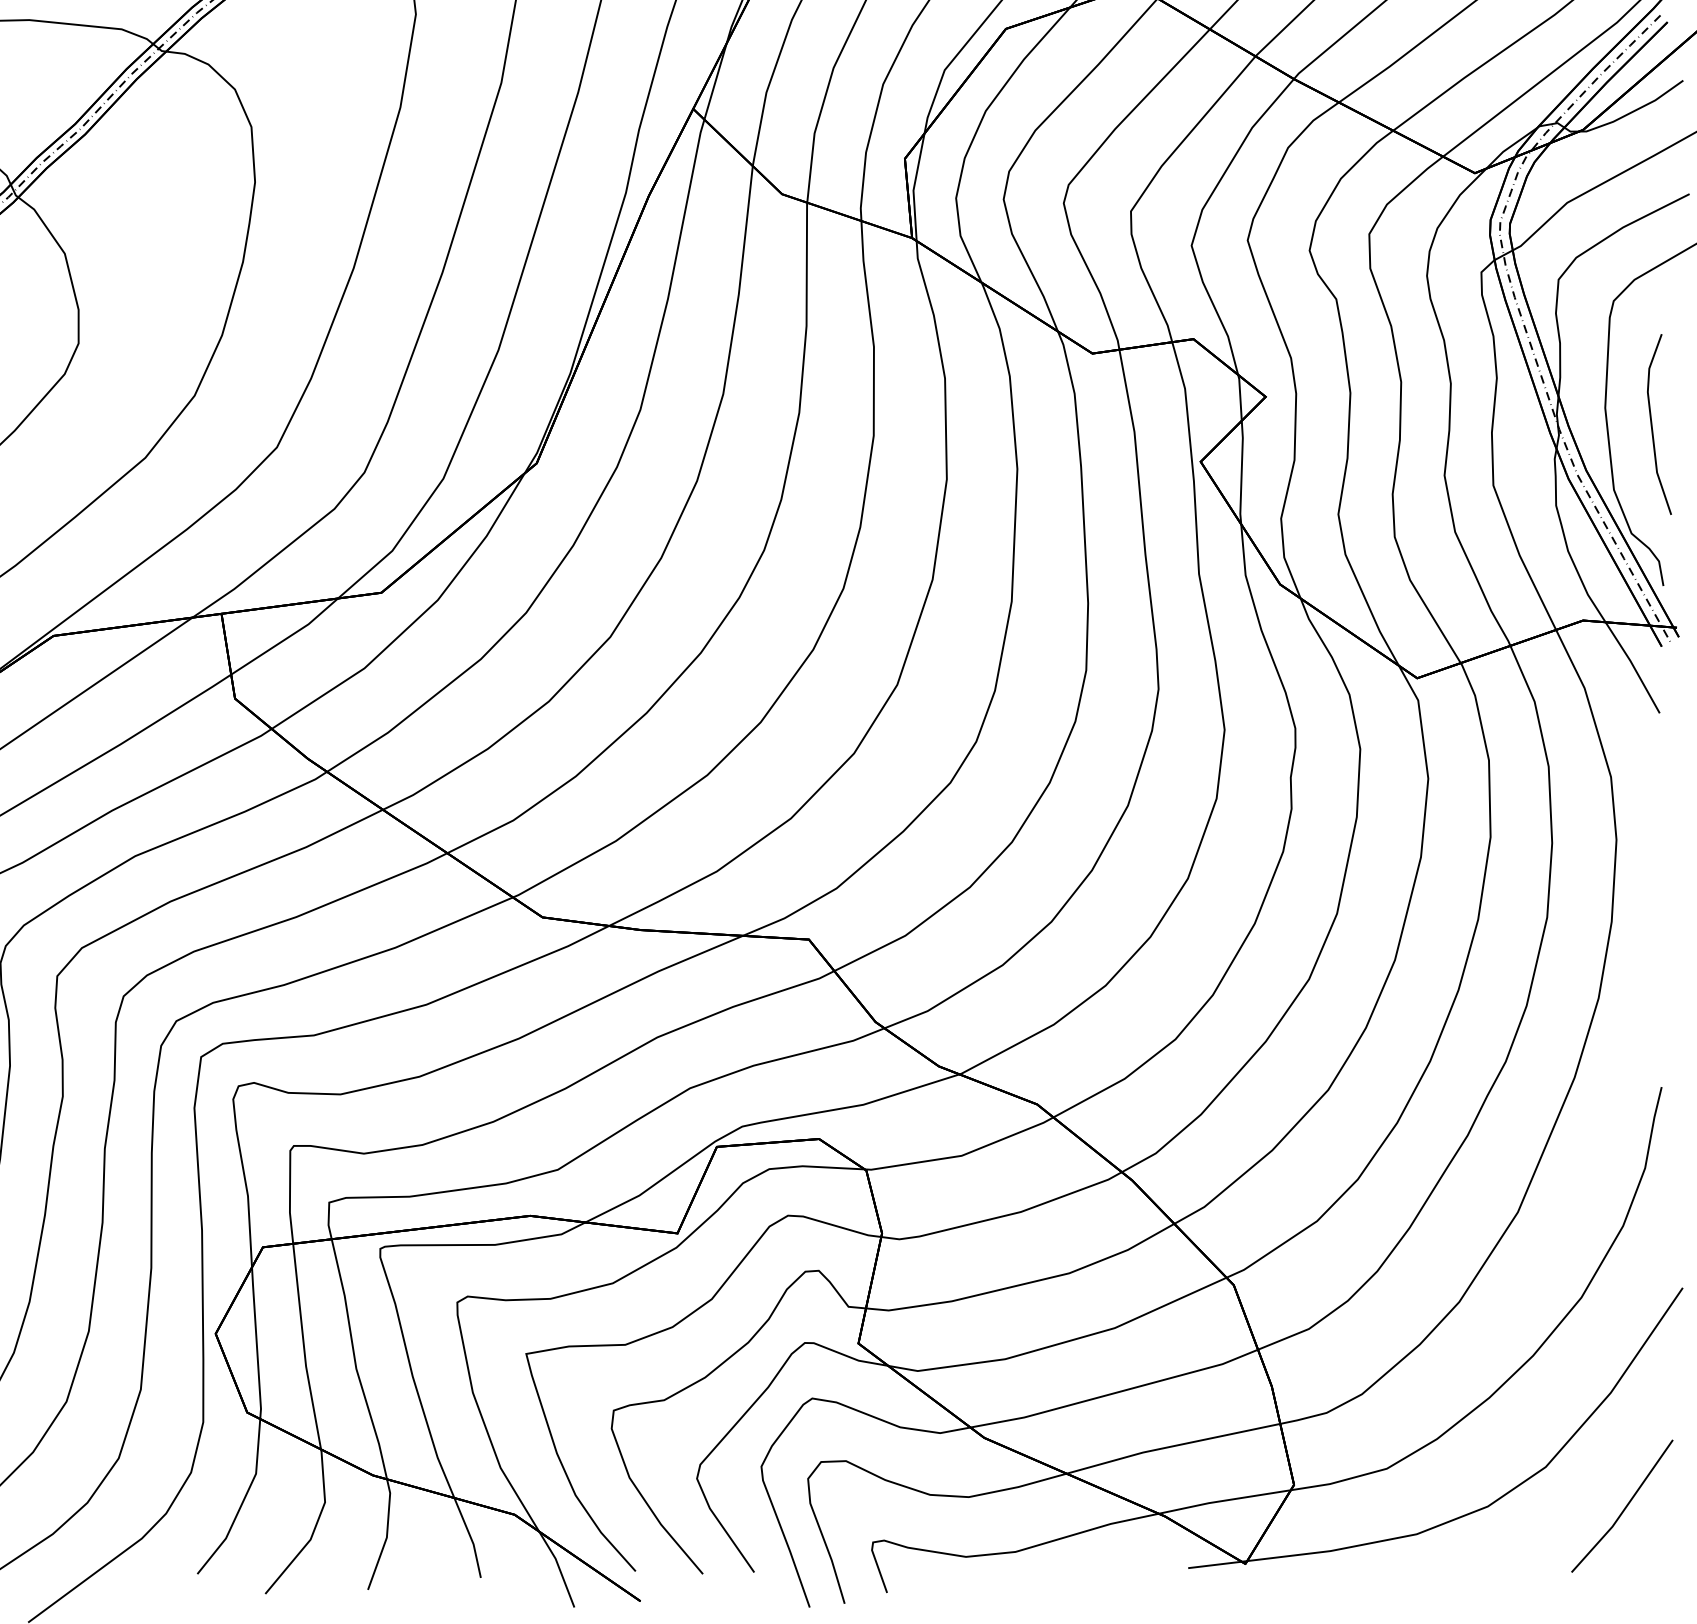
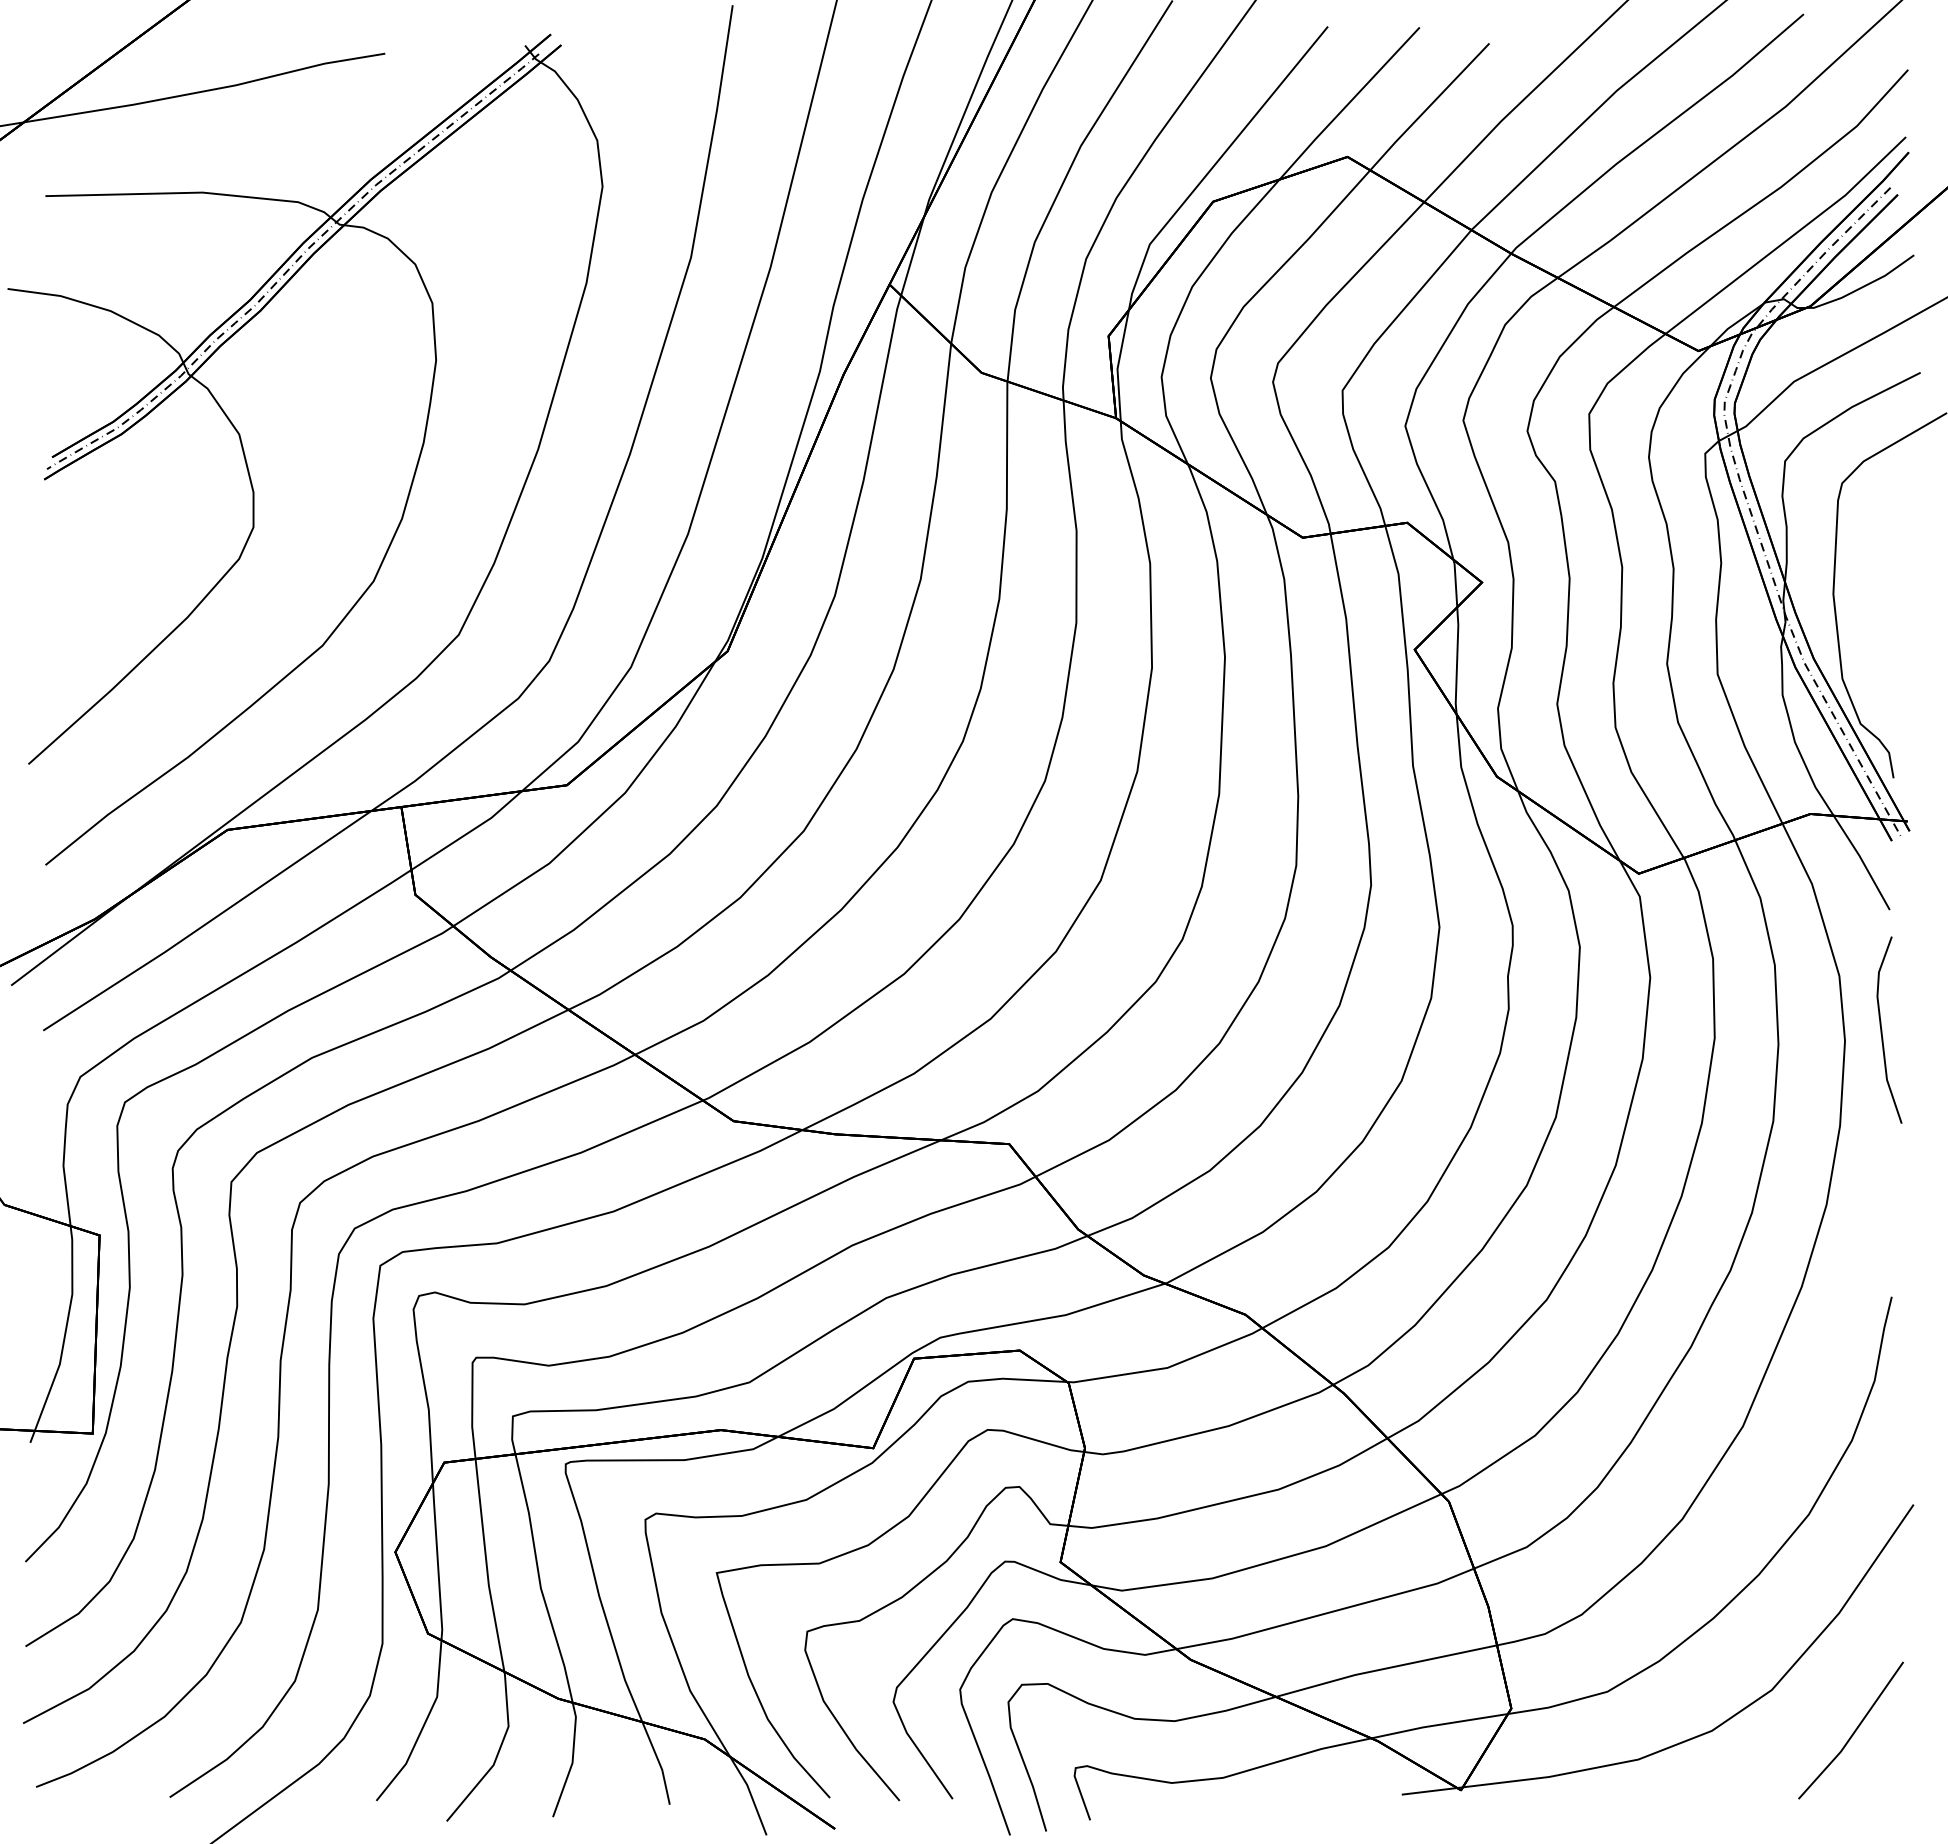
line: (1652, 423) -> (1882, 1029), moved

